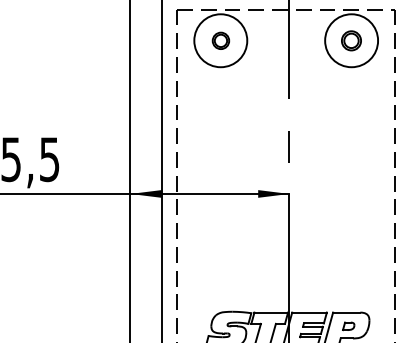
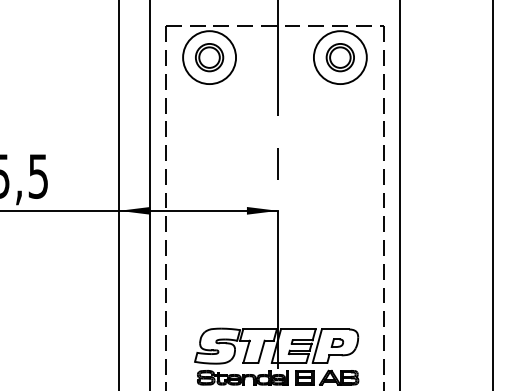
part: (220, 40) -> (209, 57), size x1.67
part: (350, 40) -> (339, 57), size x1.43

